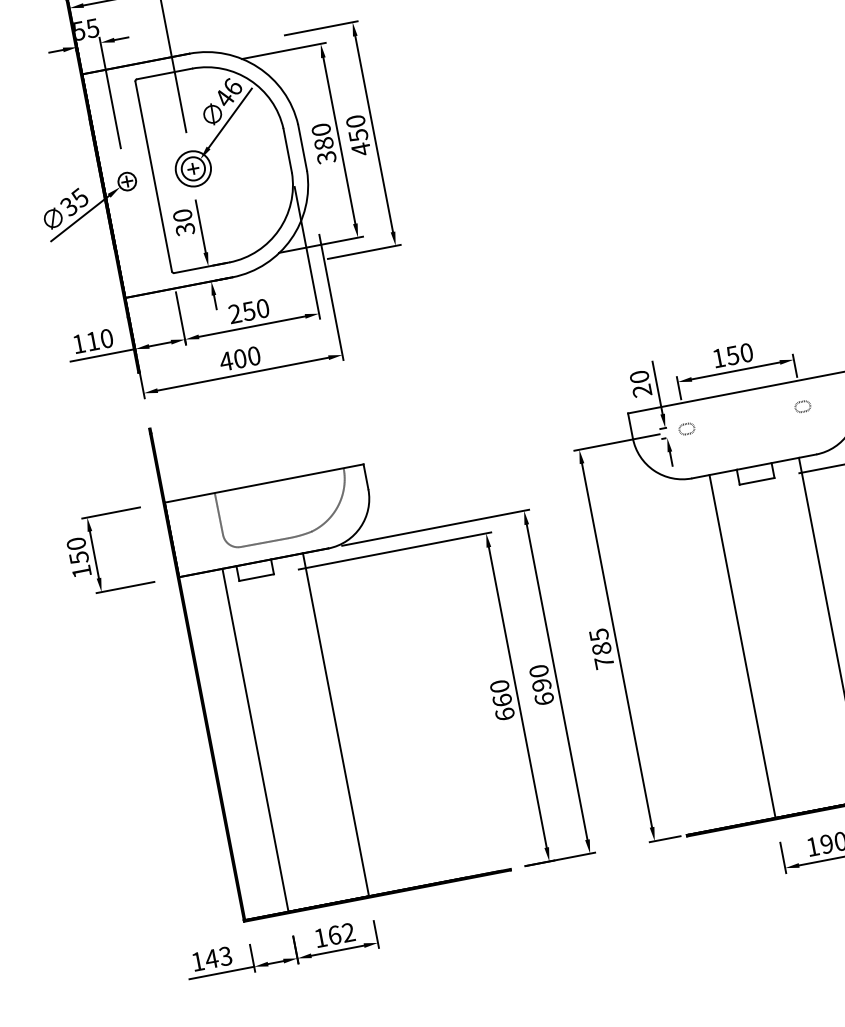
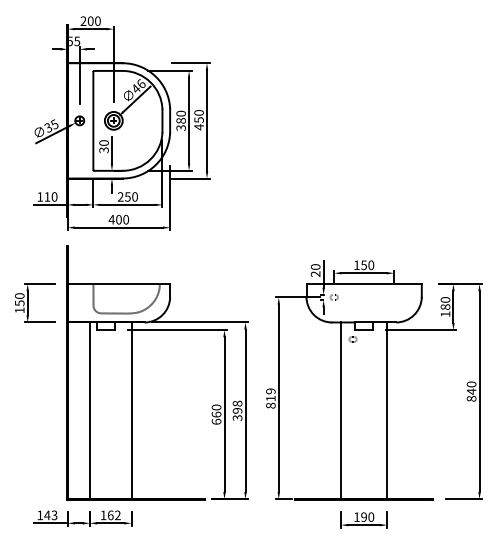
part: (801, 407) -> (352, 339), moved
text: (600, 648) -> (270, 398), 785 -> 819
text: (541, 684) -> (237, 410), 690 -> 398

